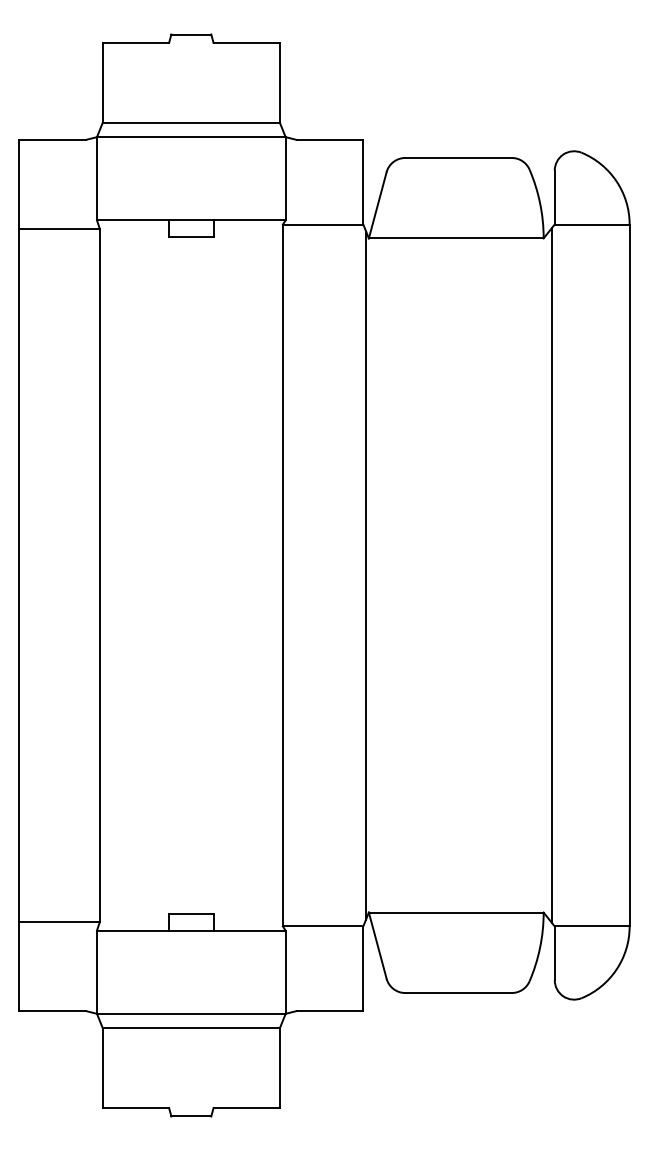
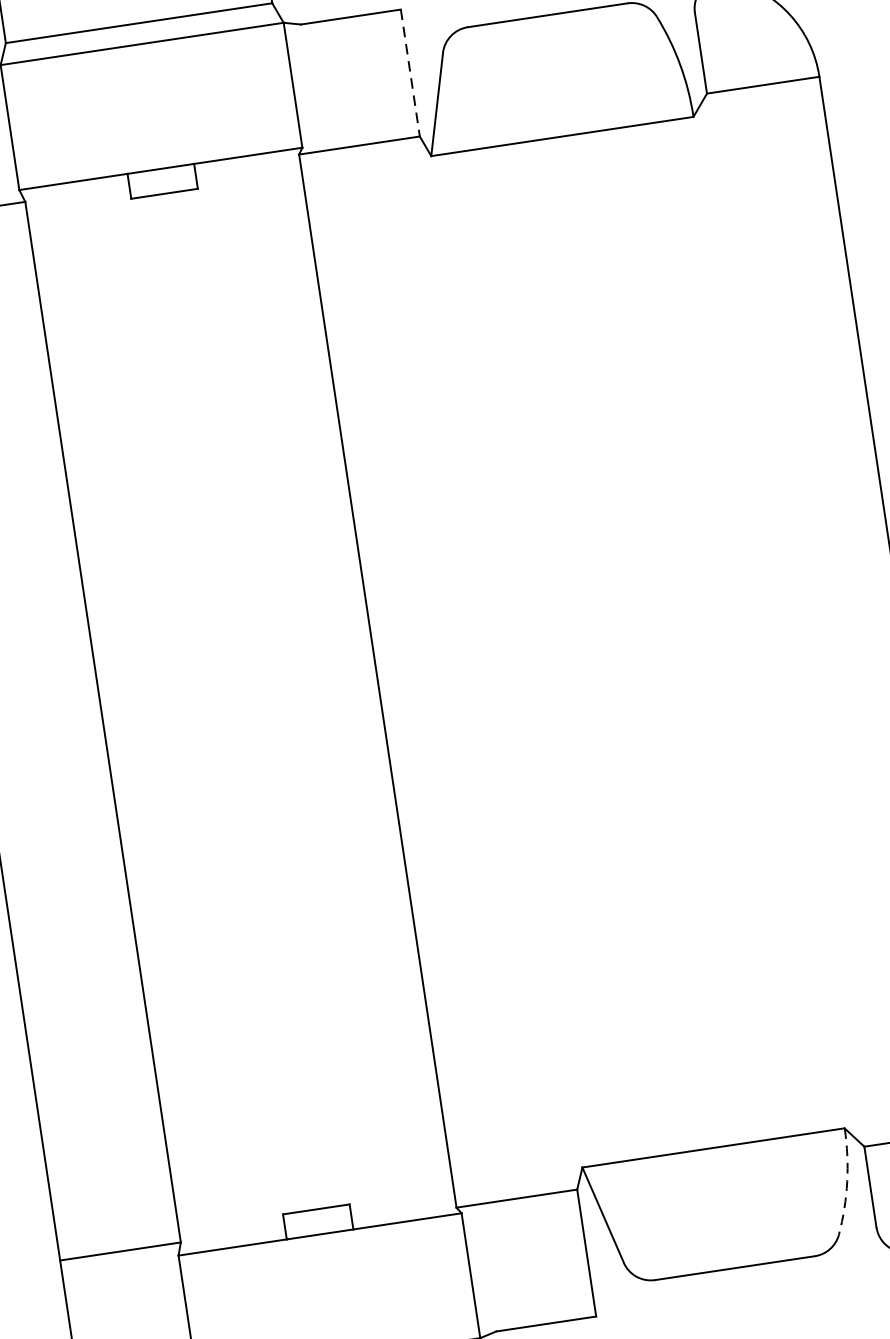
line: (363, 182) -> (410, 73), solid -> dashed
line: (366, 575) -> (503, 662), removed
line: (551, 575) -> (780, 620), removed
arc: (540, 947) -> (847, 1181), solid -> dashed

